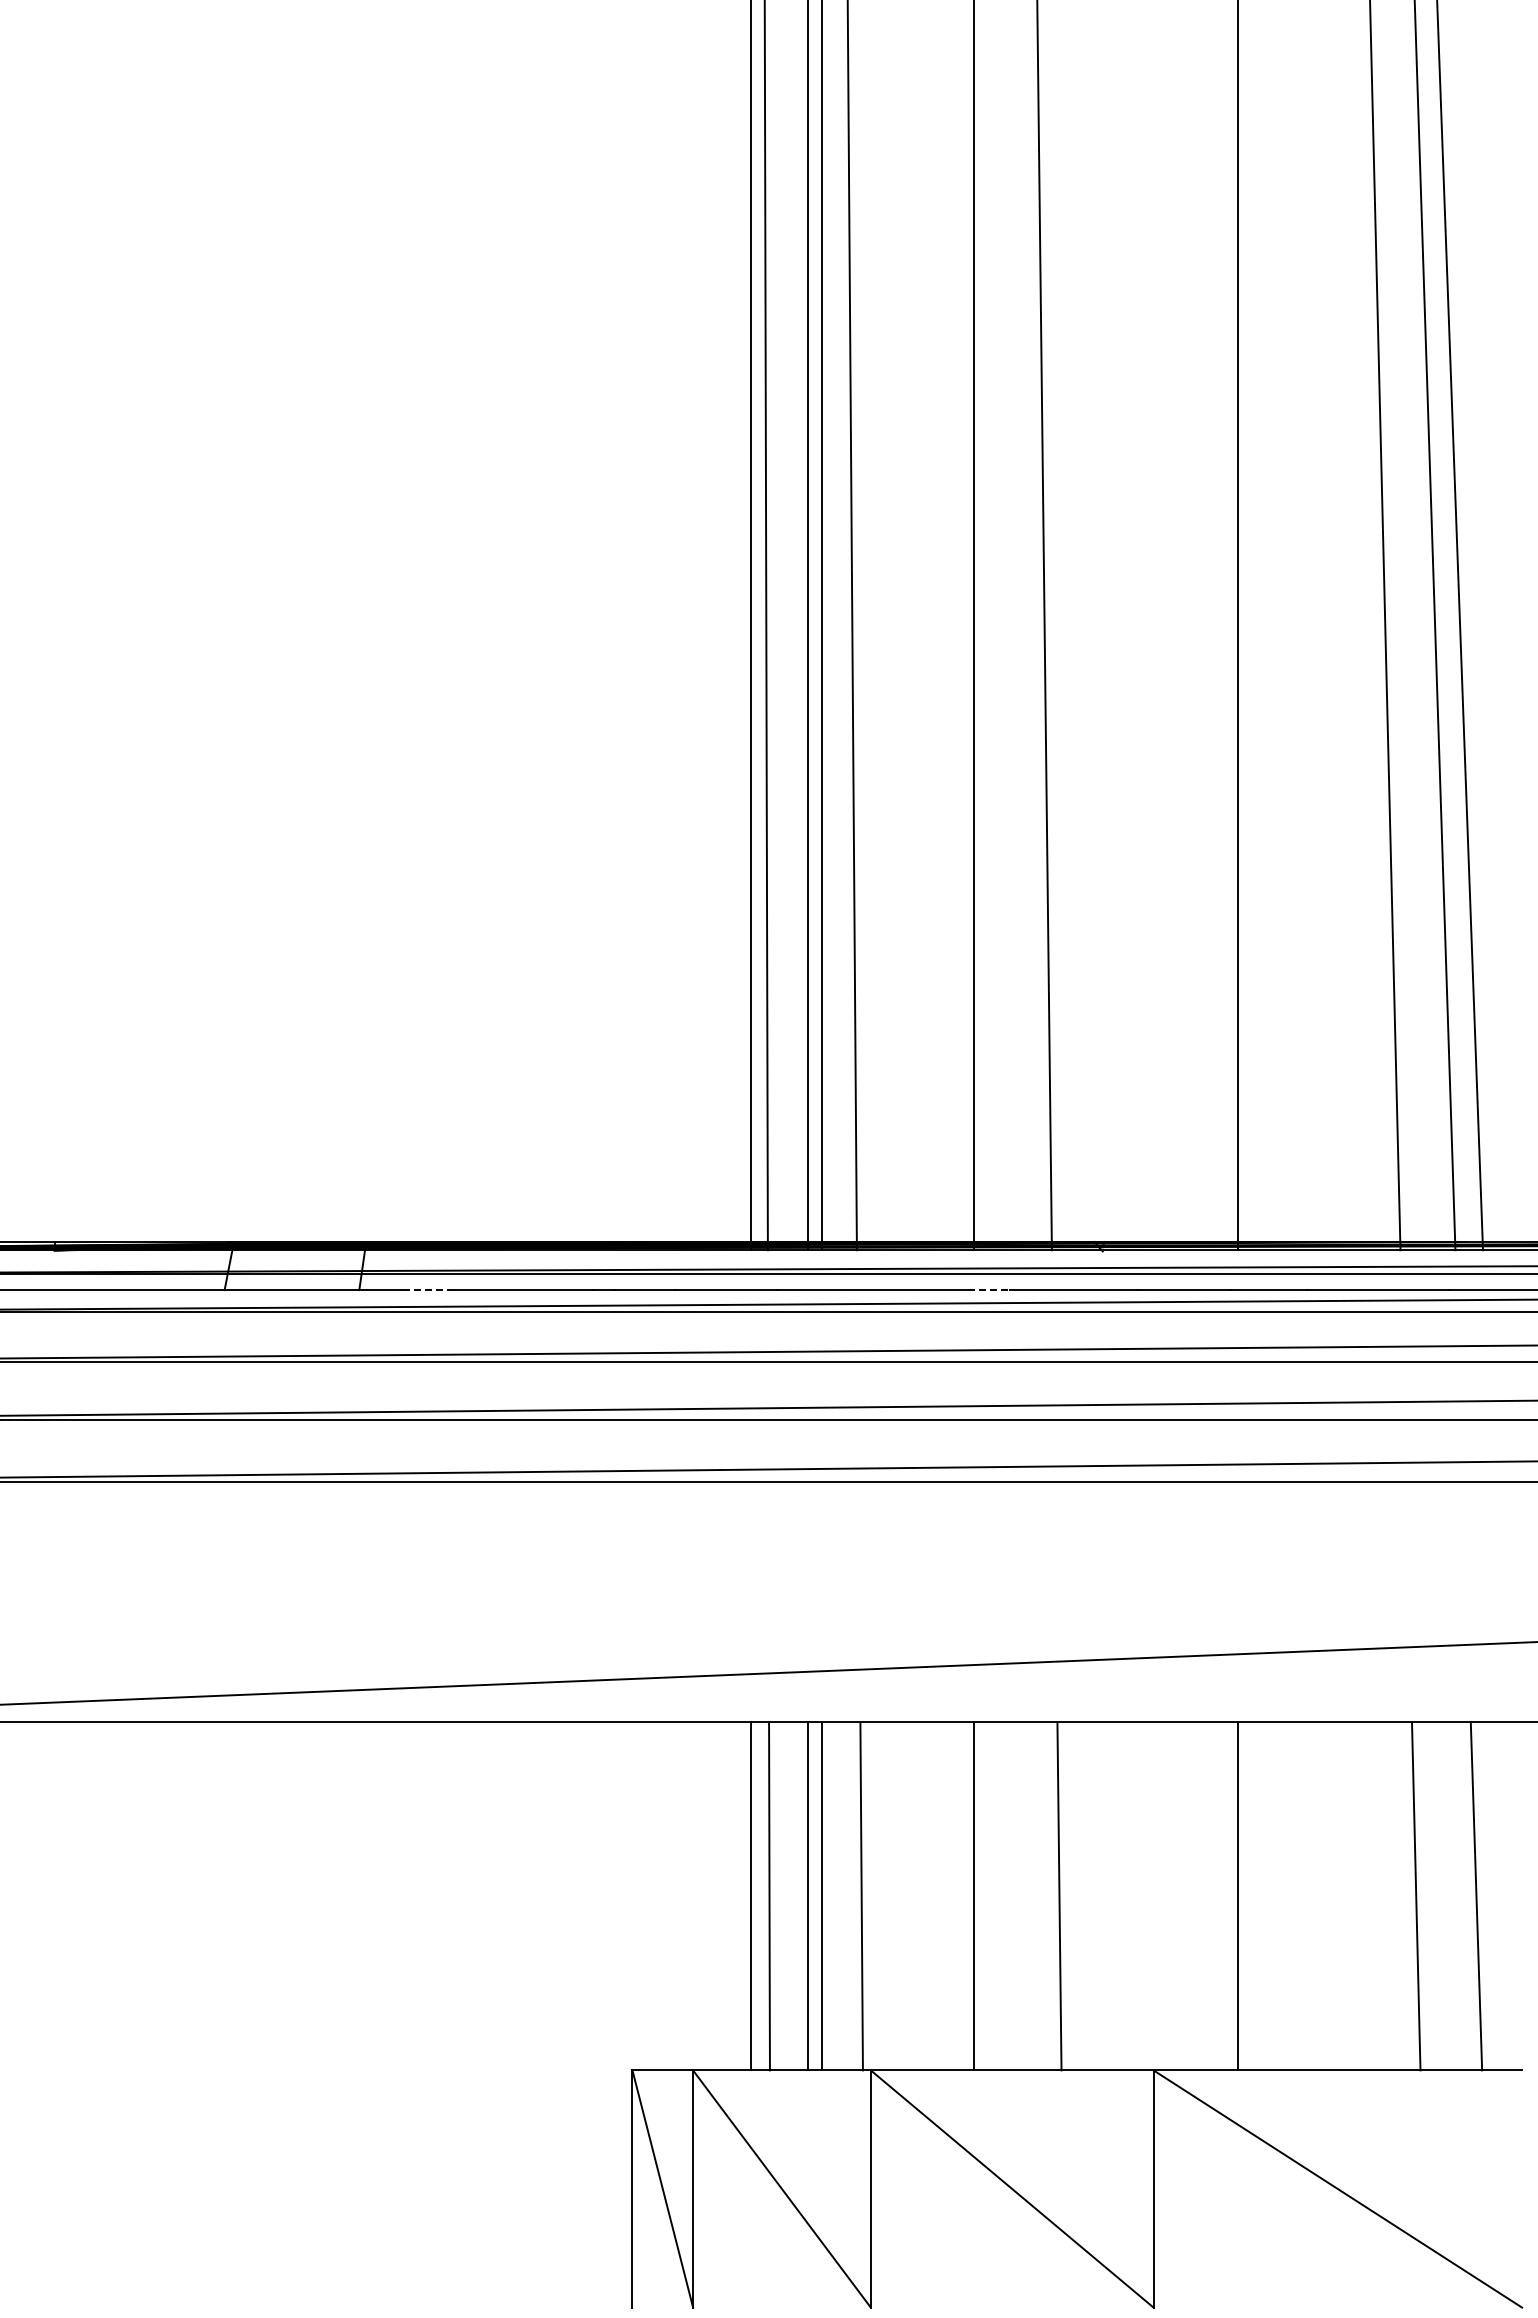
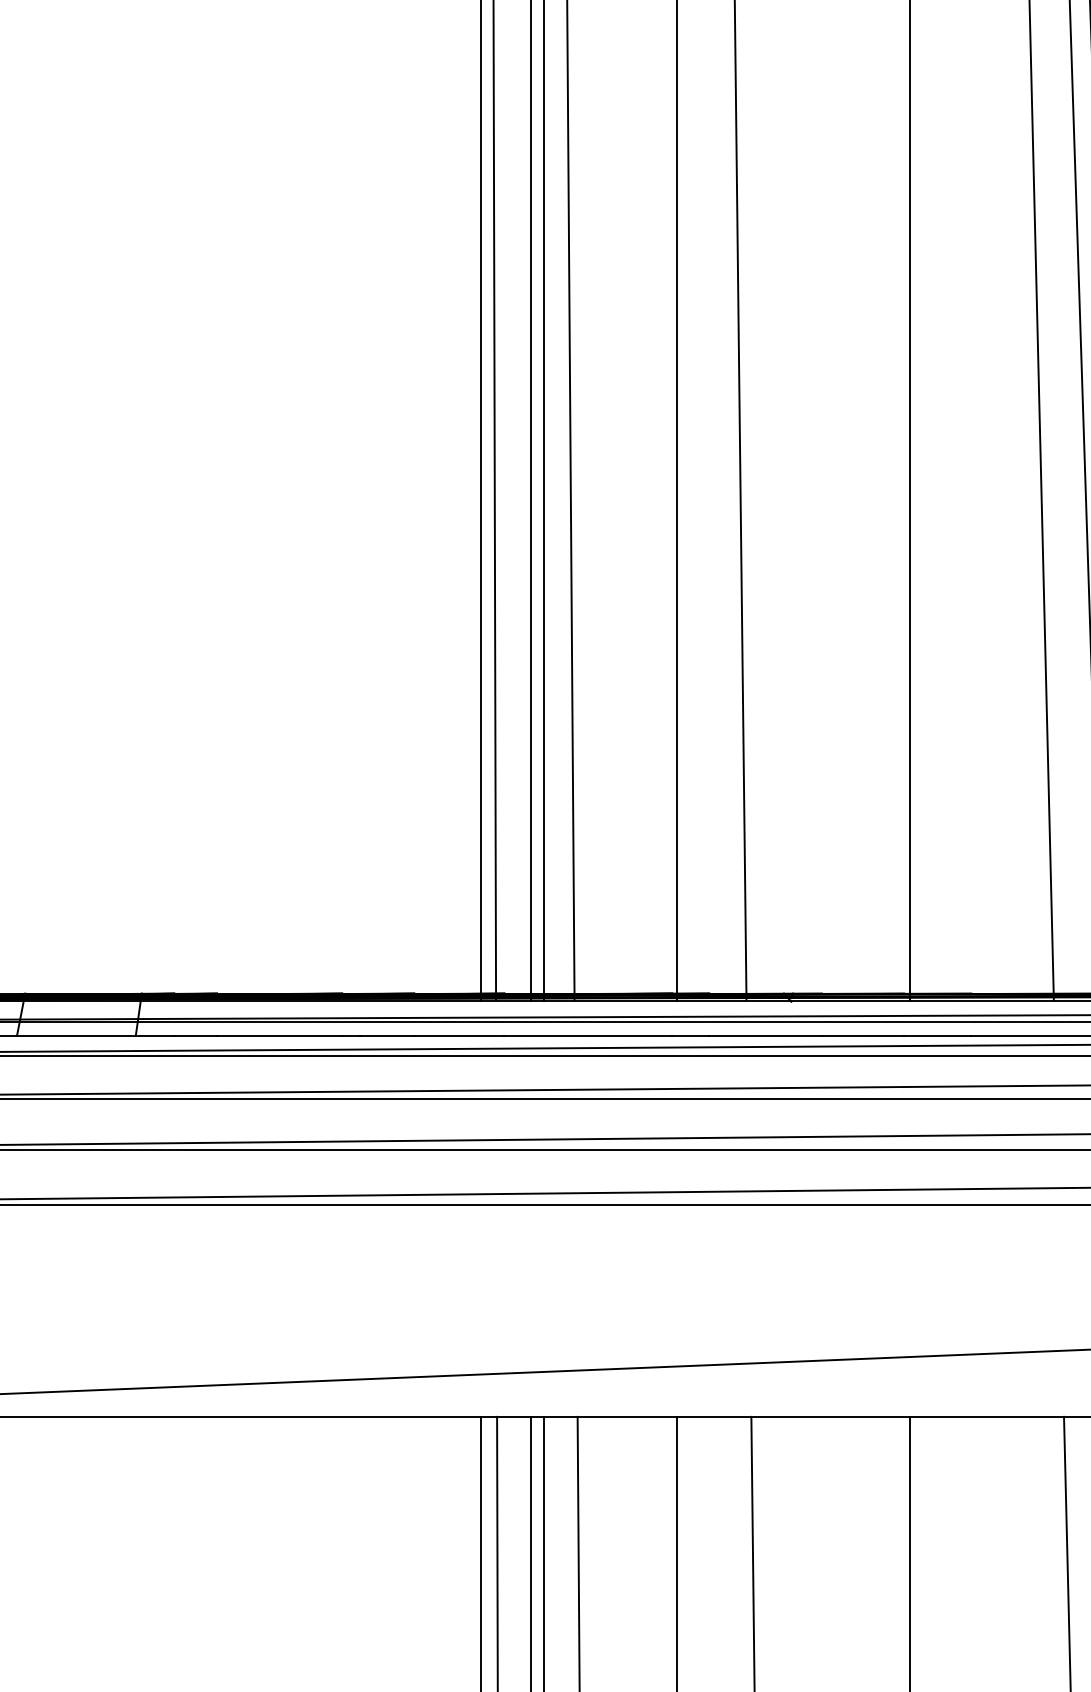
line: (427, 1290) -> (195, 1036), dashed -> solid
line: (988, 1290) -> (690, 1036), dashed -> solid

